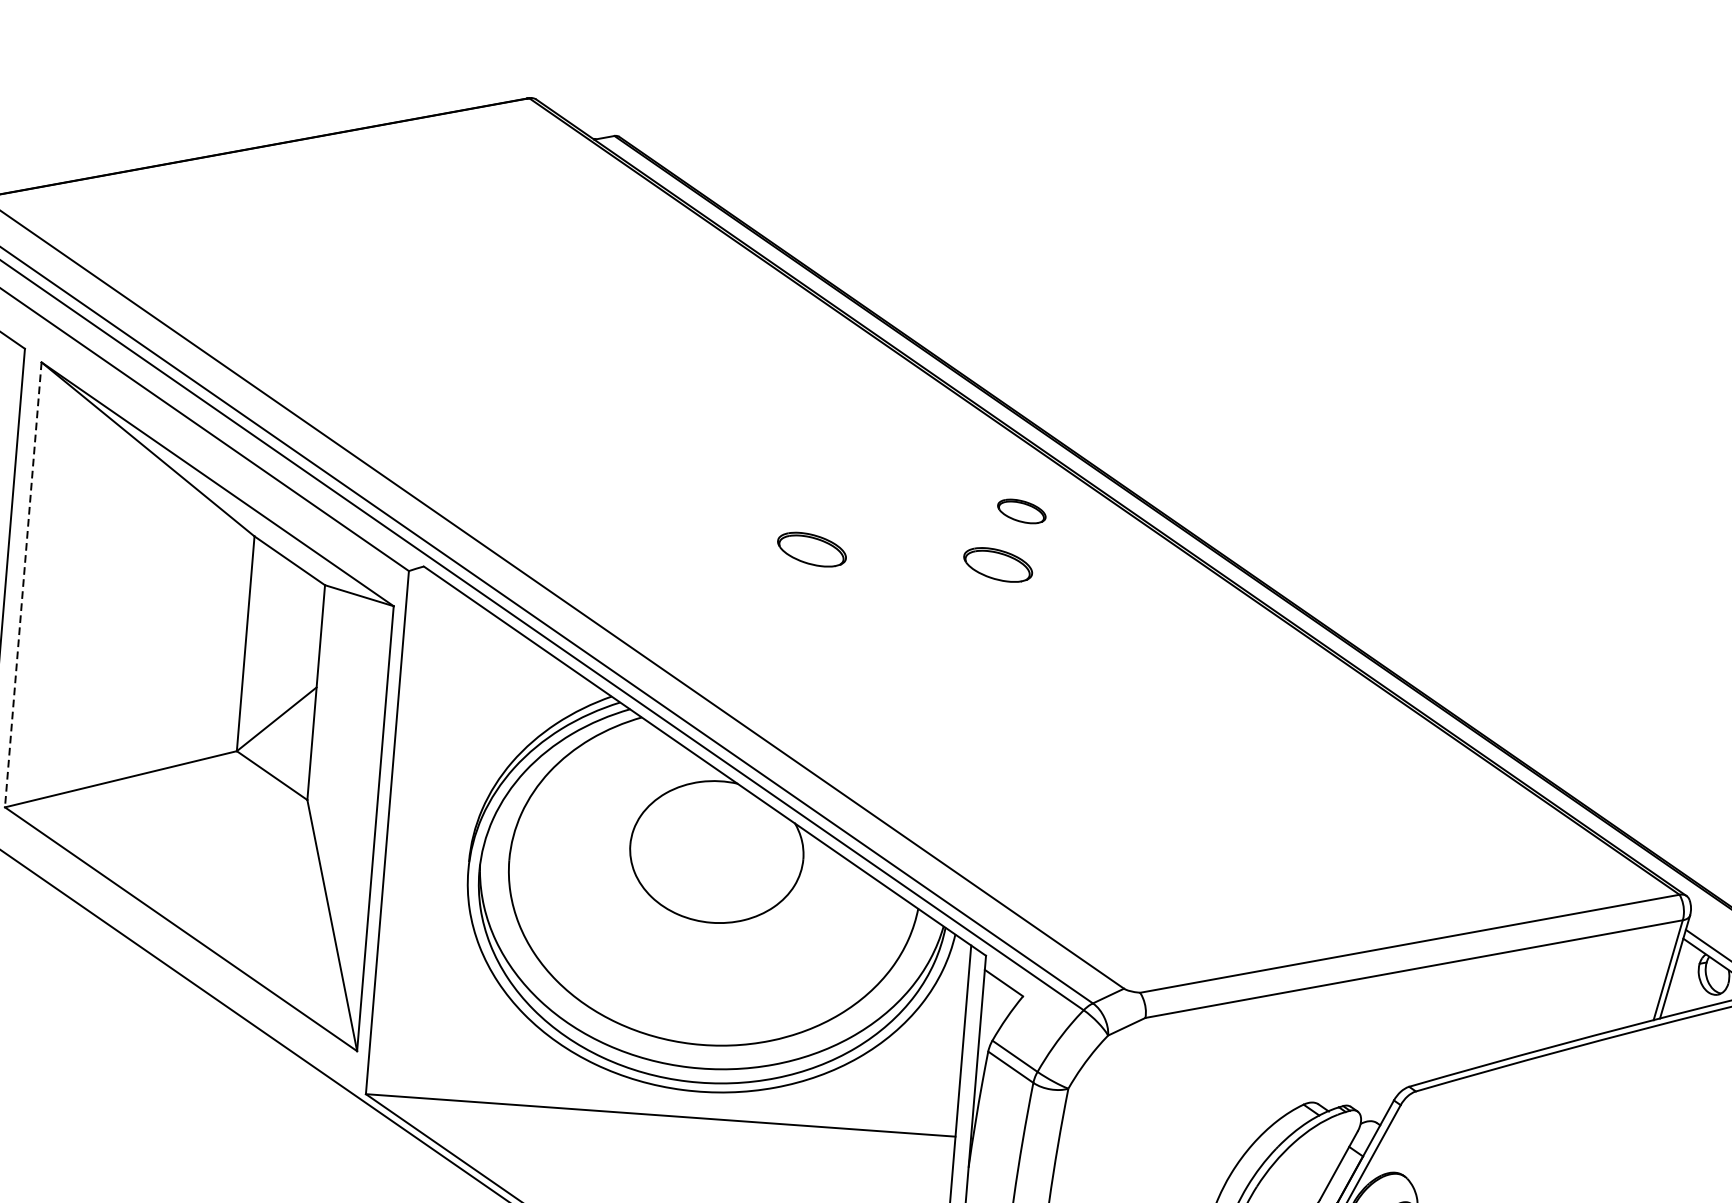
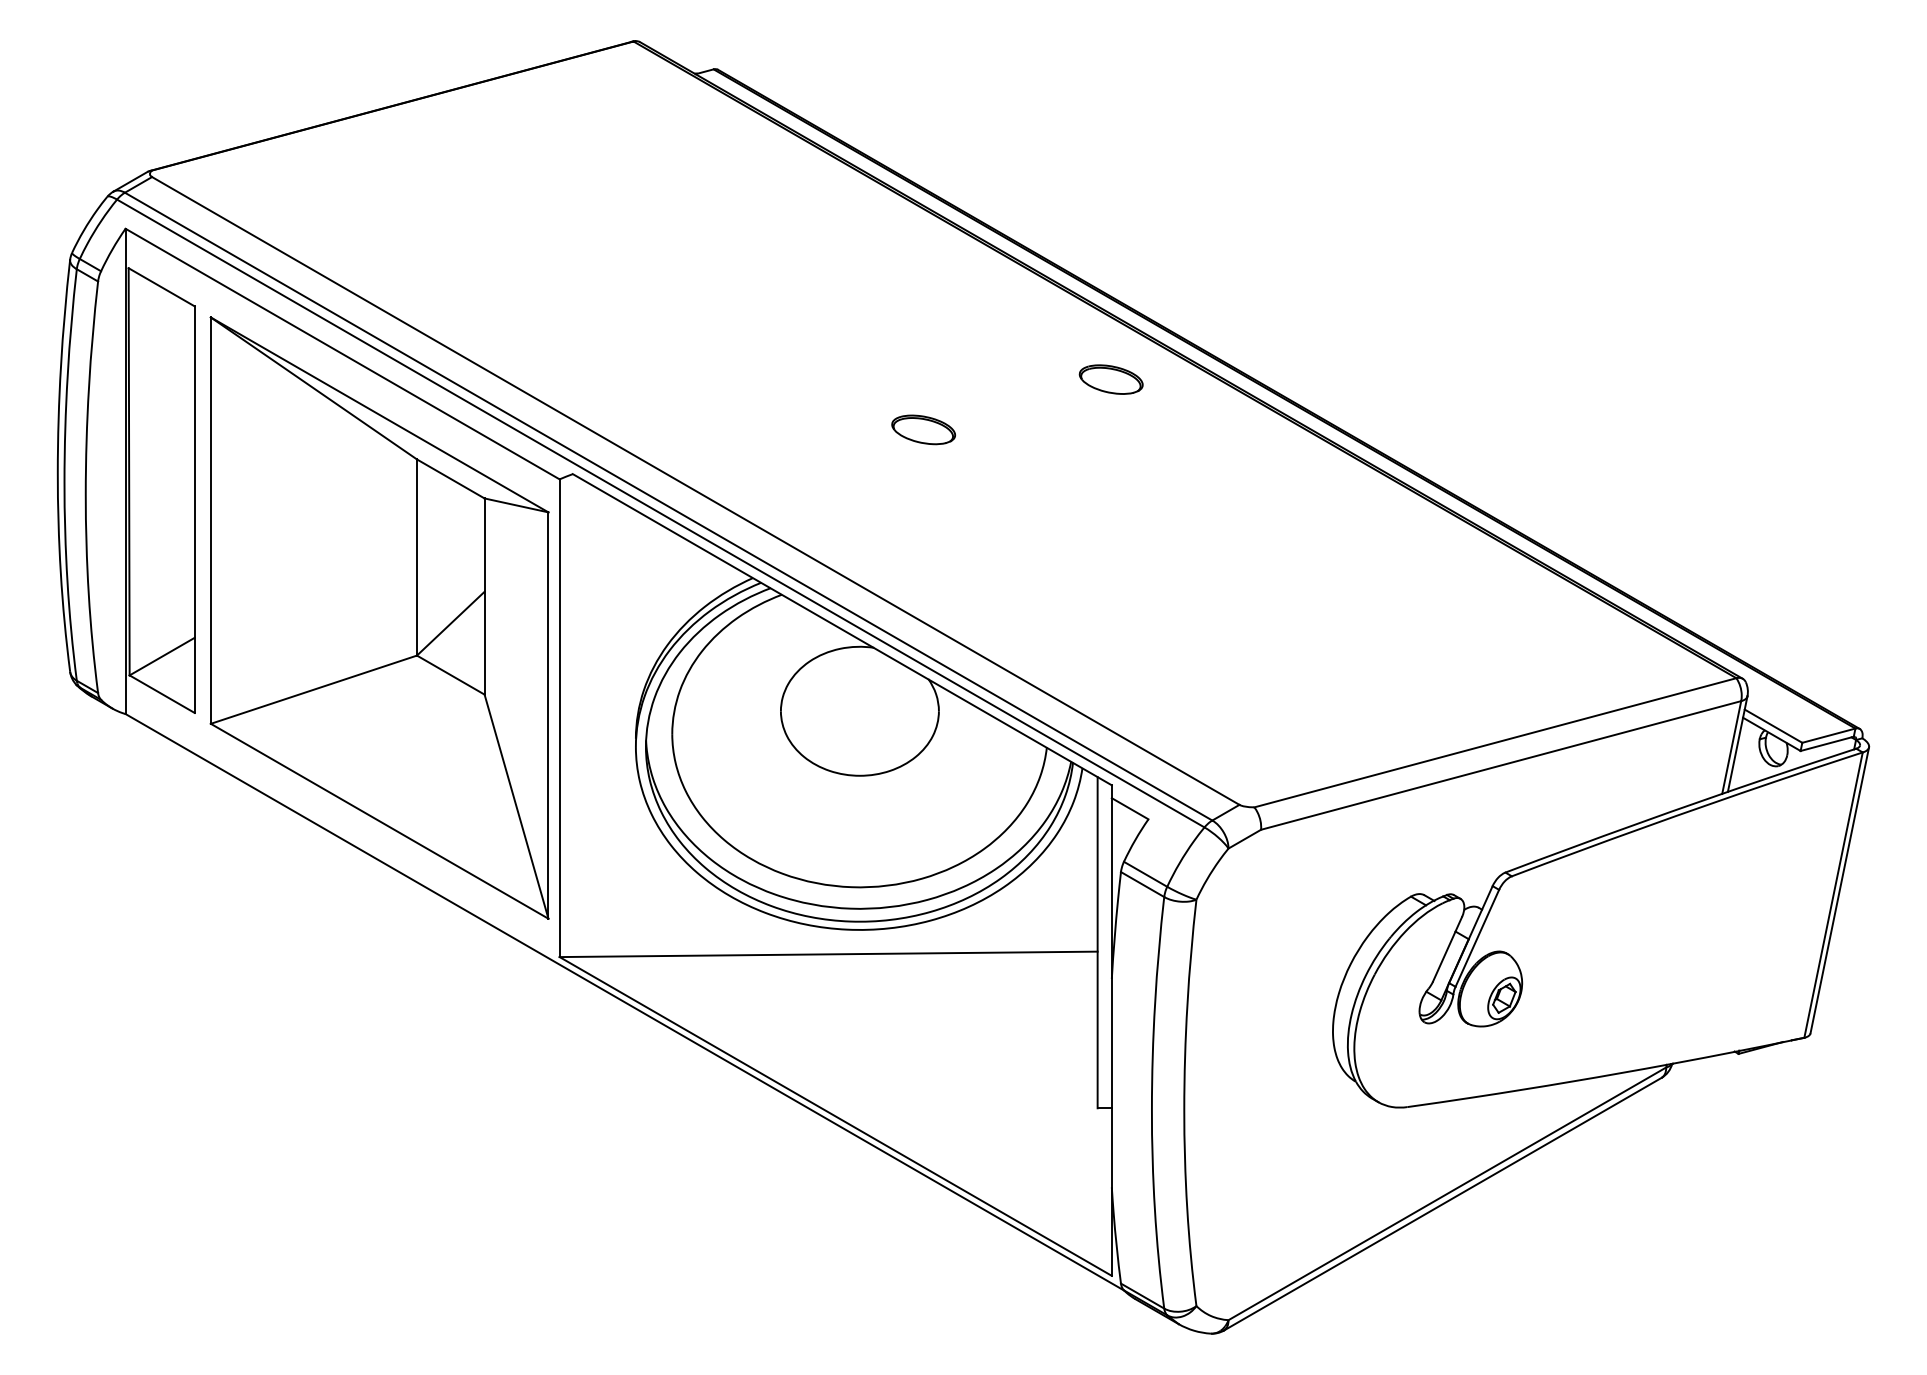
part: (1021, 511) -> (1110, 379), size x1.43
part: (997, 564) -> (1093, 429), removed
line: (22, 585) -> (210, 521), dashed -> solid

